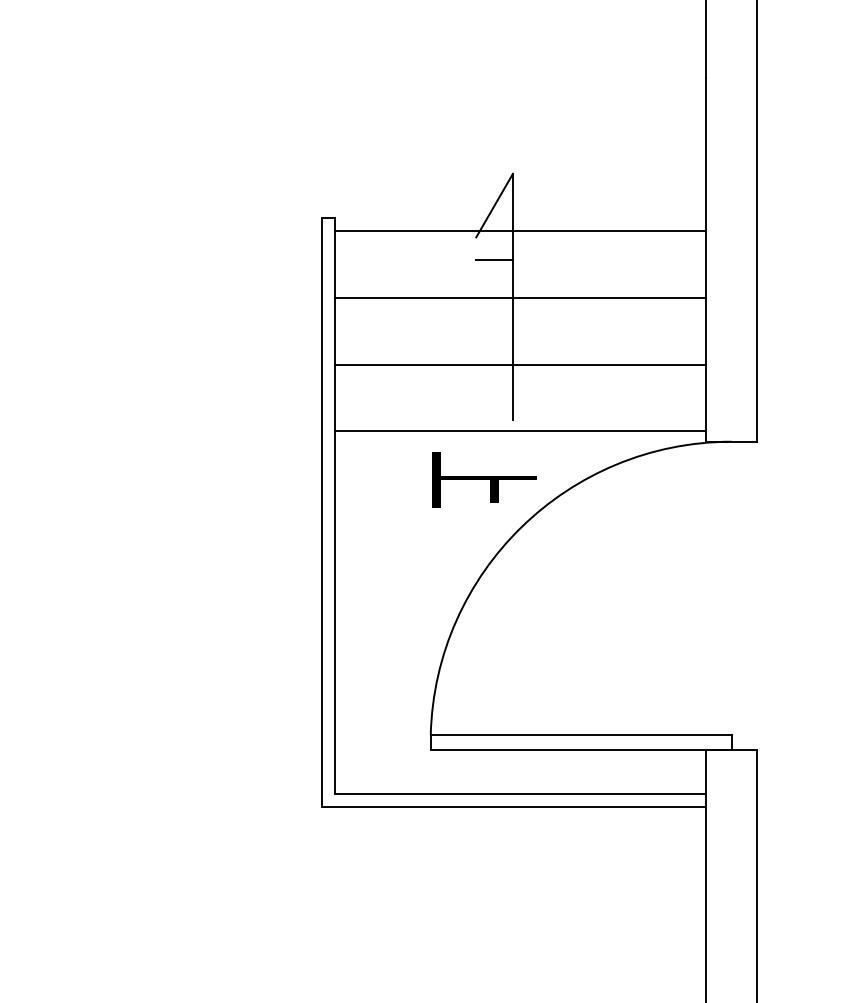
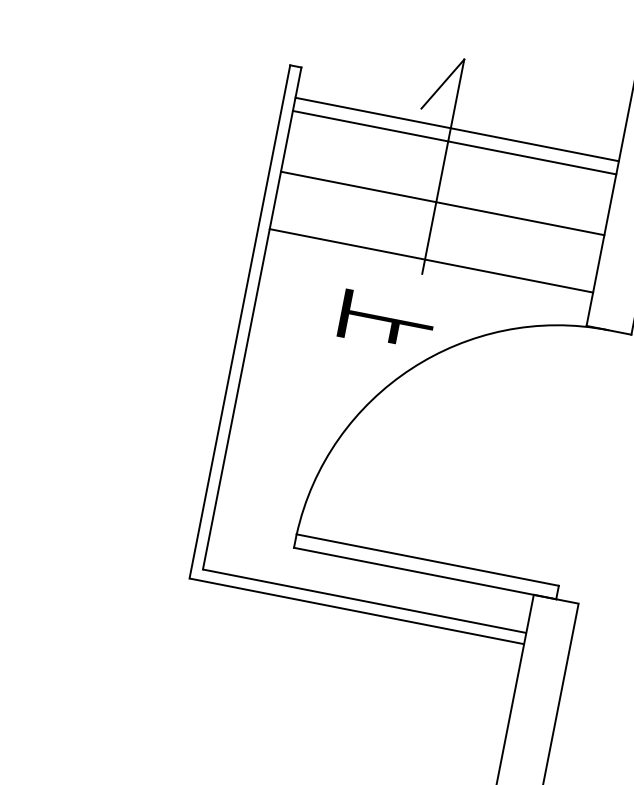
line: (519, 230) -> (453, 142), moved
line: (494, 260) -> (433, 131), removed
line: (519, 297) -> (456, 129), moved
line: (519, 364) -> (441, 203), moved
line: (519, 431) -> (430, 260), moved

